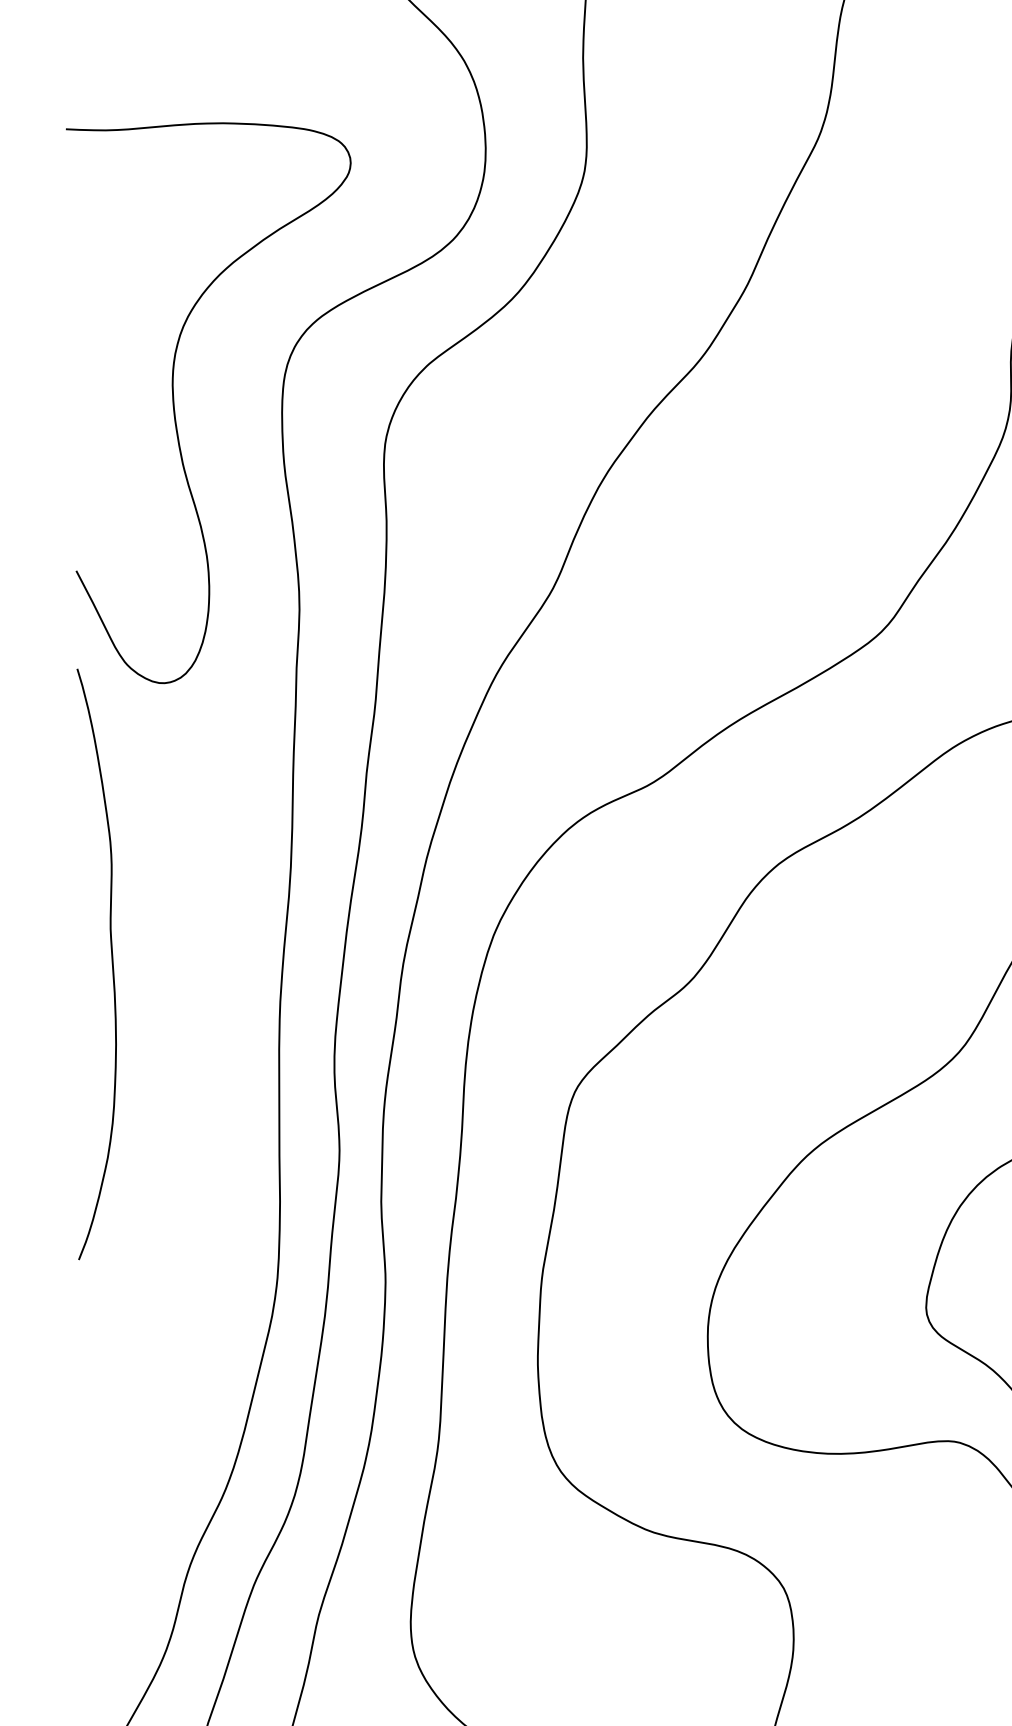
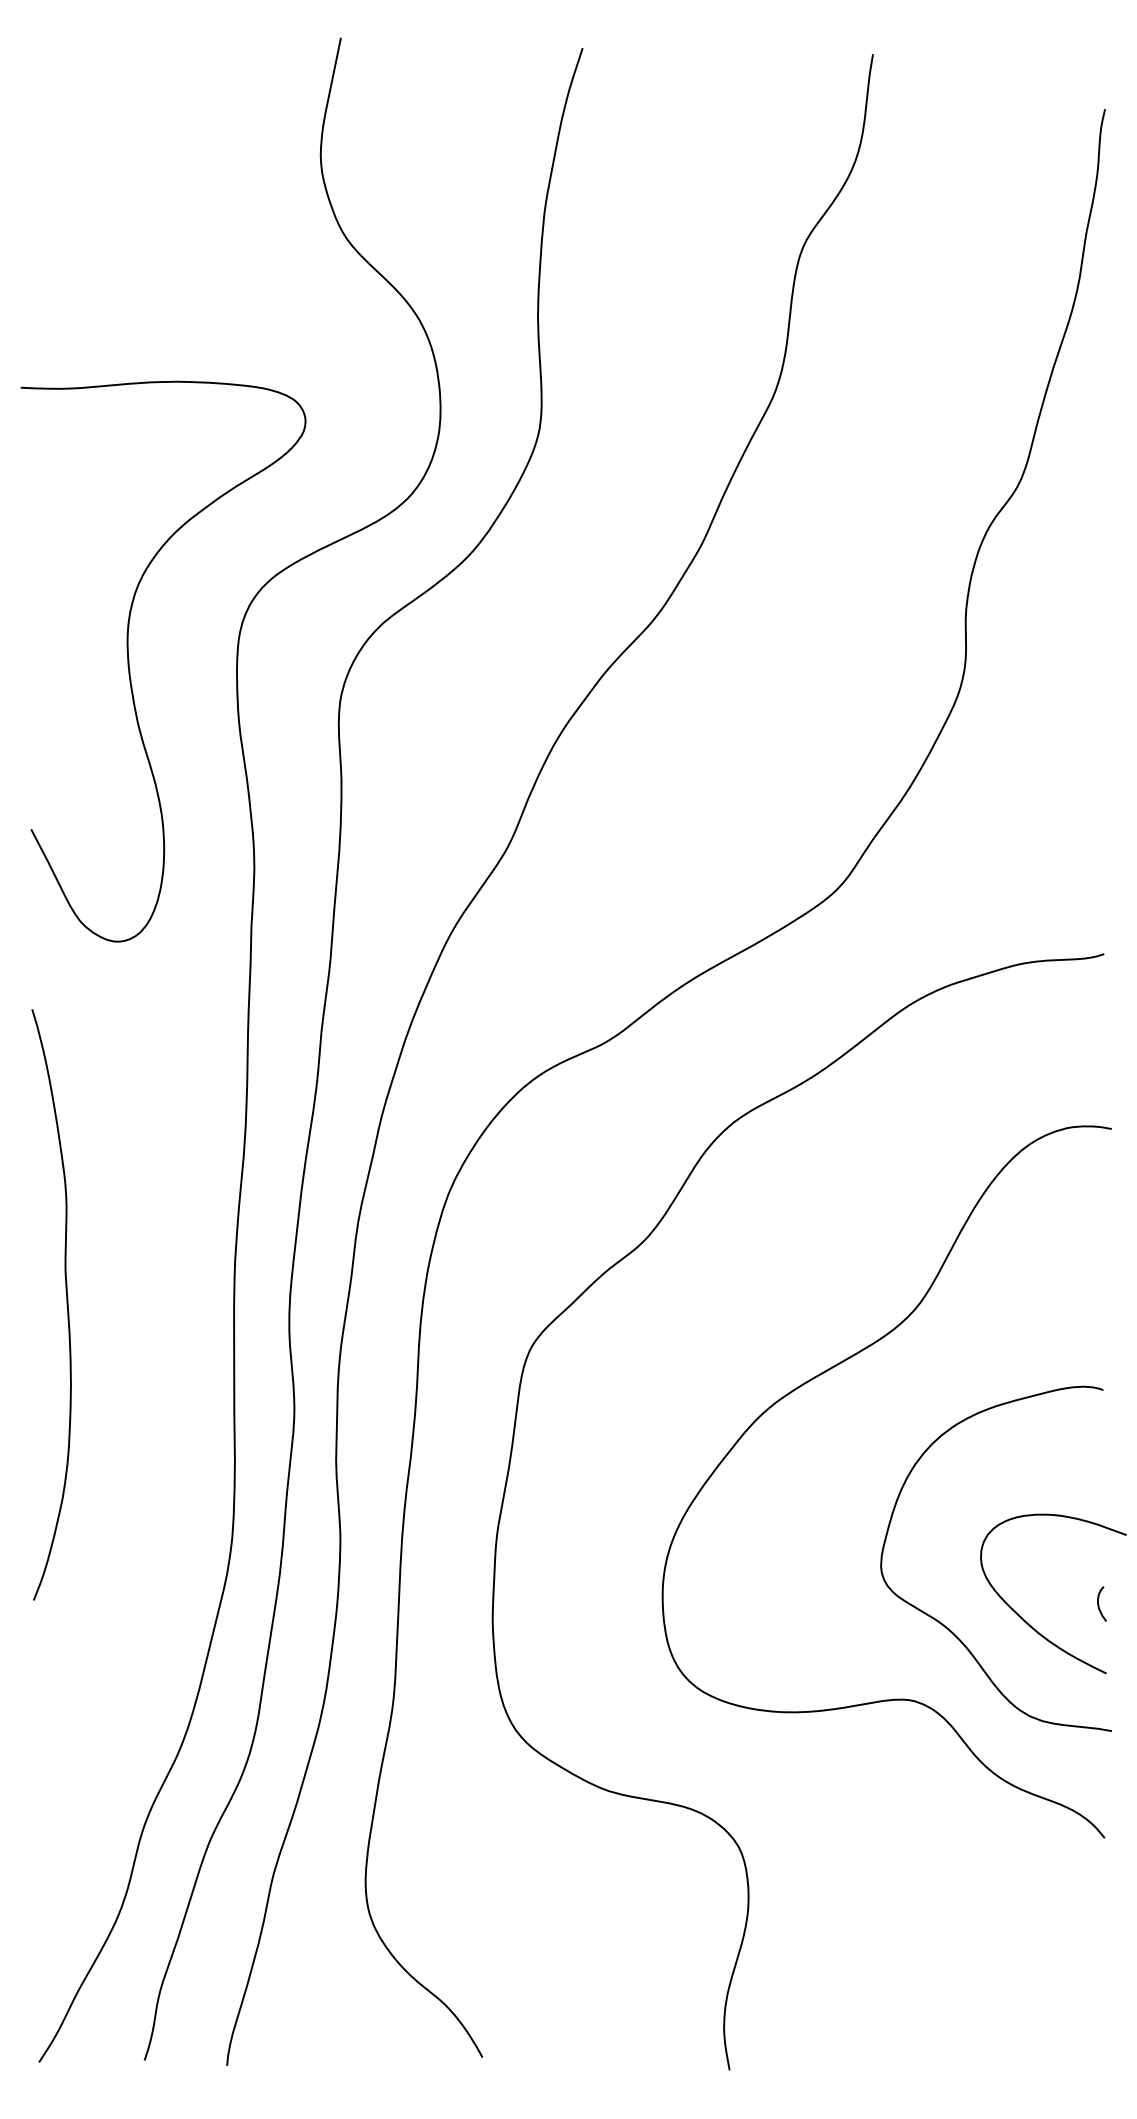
curve: (111, 964) -> (66, 1304), moved

